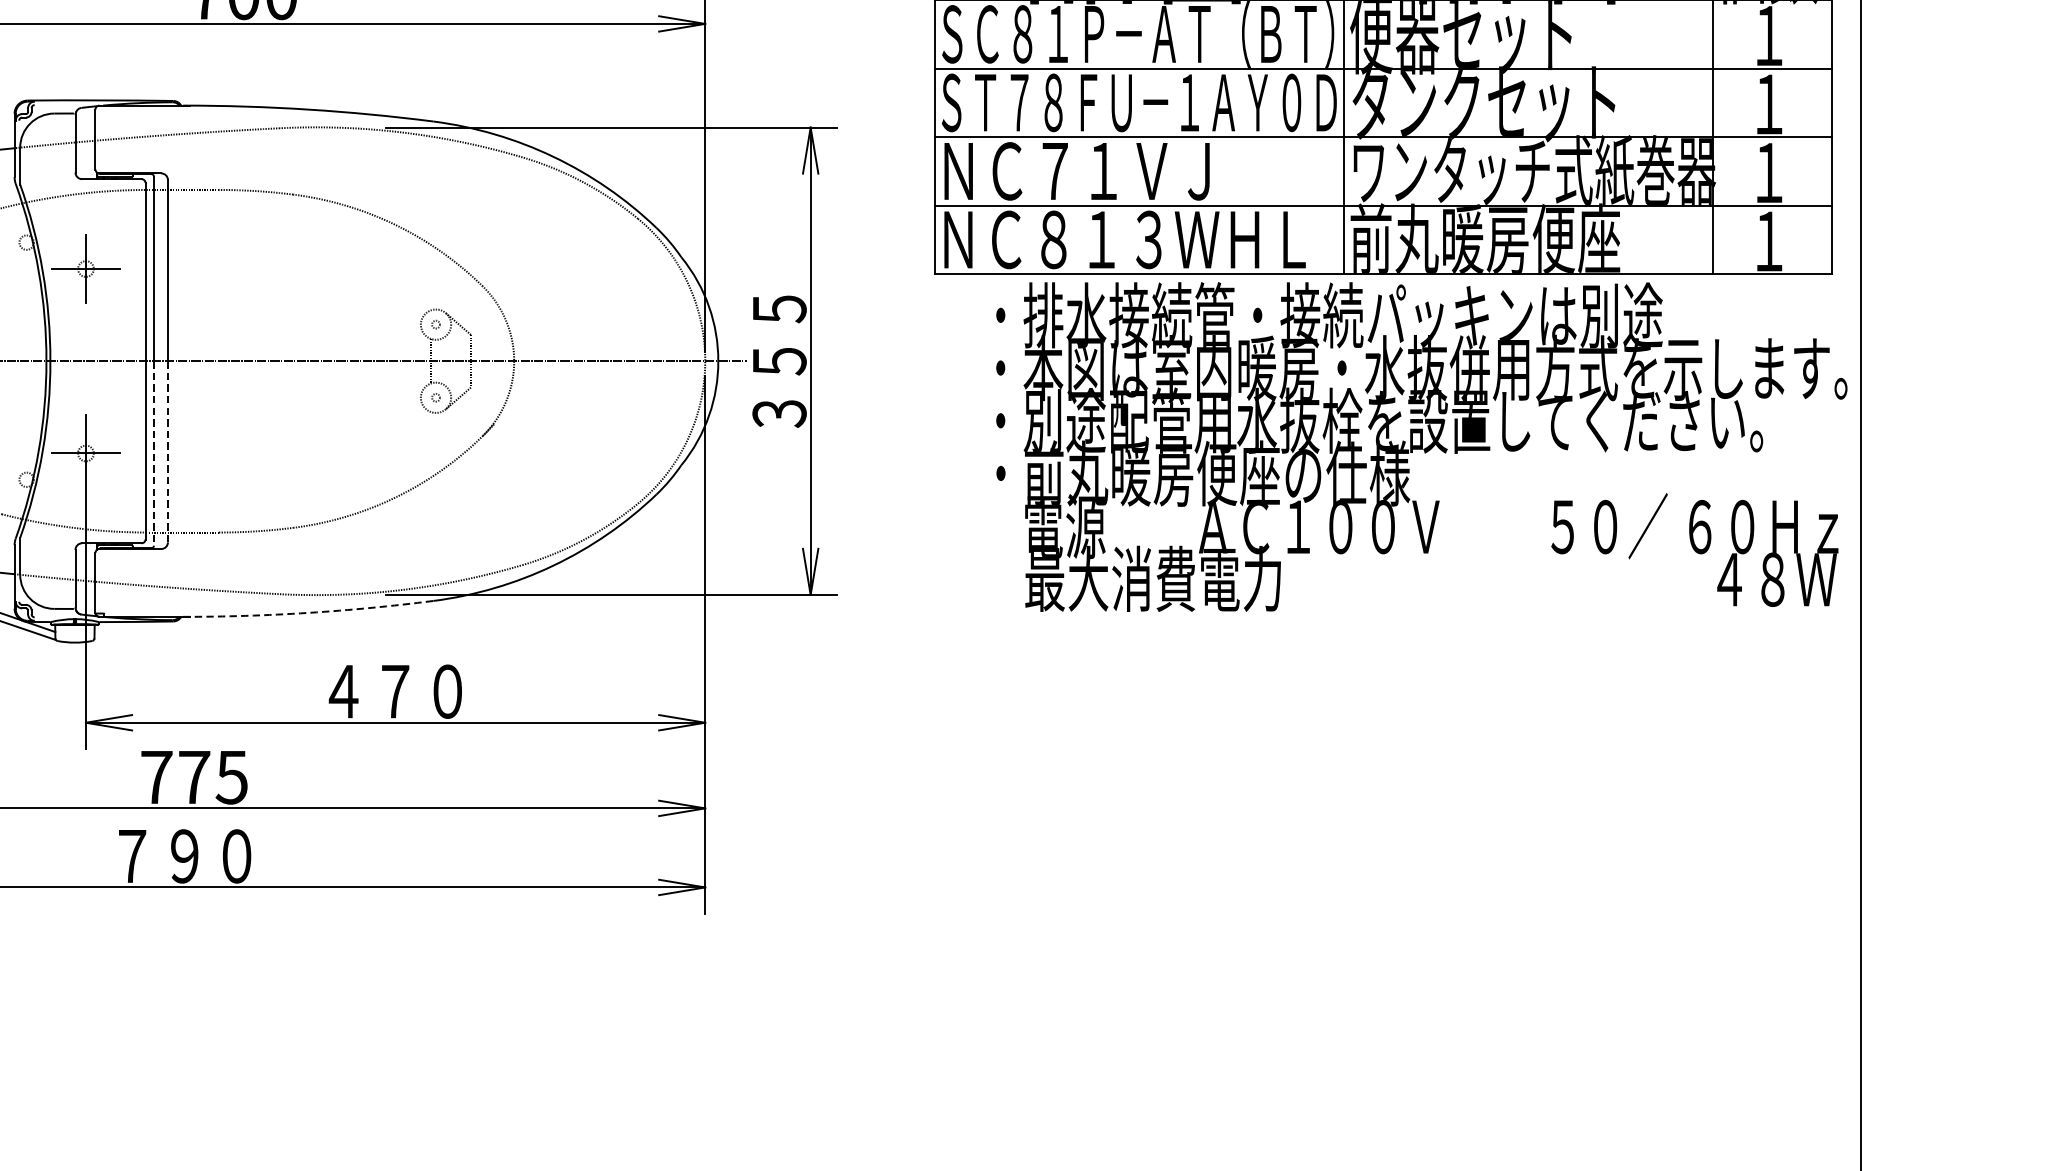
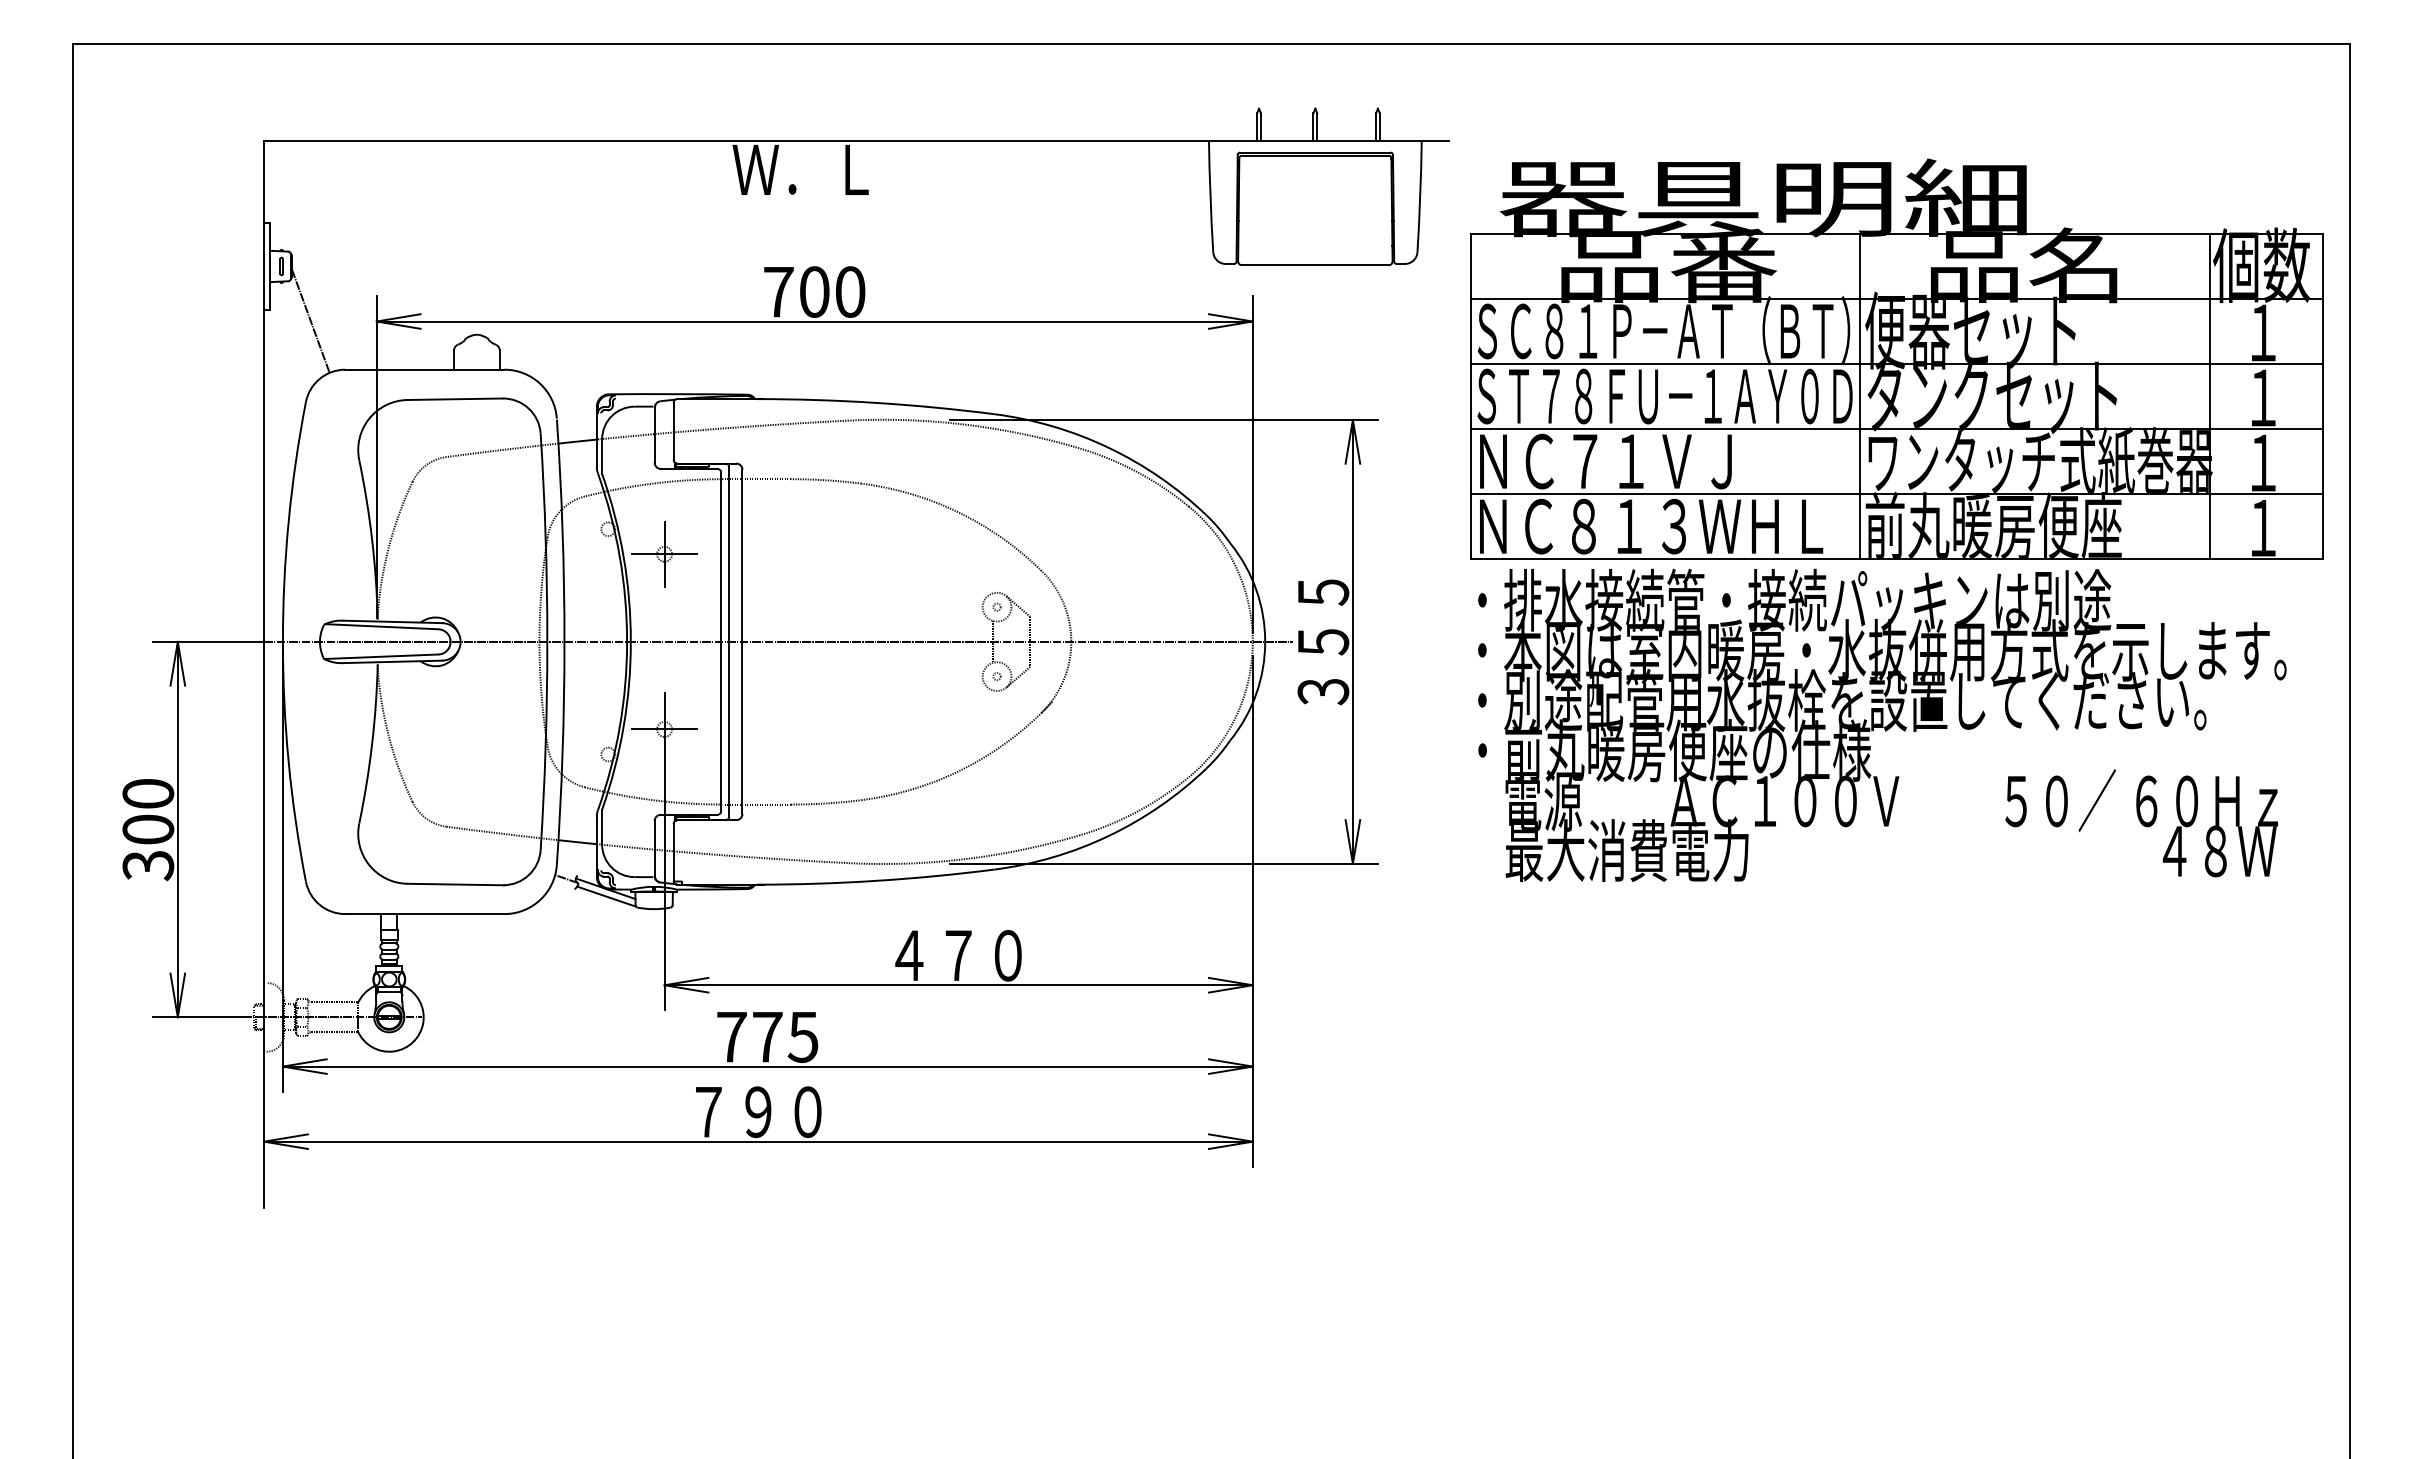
text: (1421, 446) -> (1882, 724), moved
line: (167, 452) -> (742, 728), dashed -> solid
line: (154, 453) -> (729, 729), dashed -> solid
arc: (308, 612) -> (875, 880), dashed -> solid

